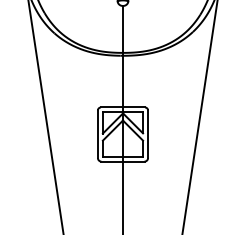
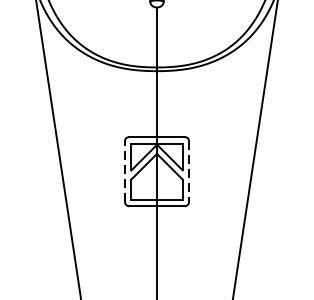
line: (97, 134) -> (124, 171), solid -> dashed
line: (148, 134) -> (189, 171), solid -> dashed

